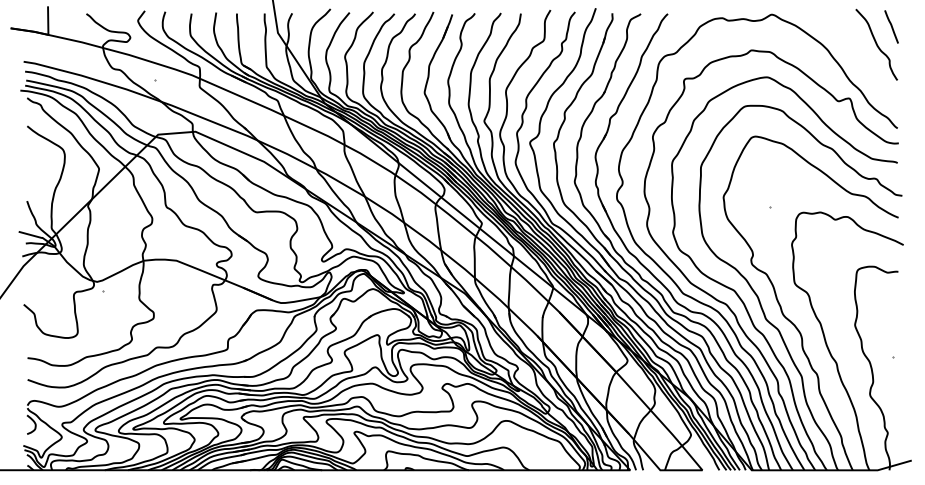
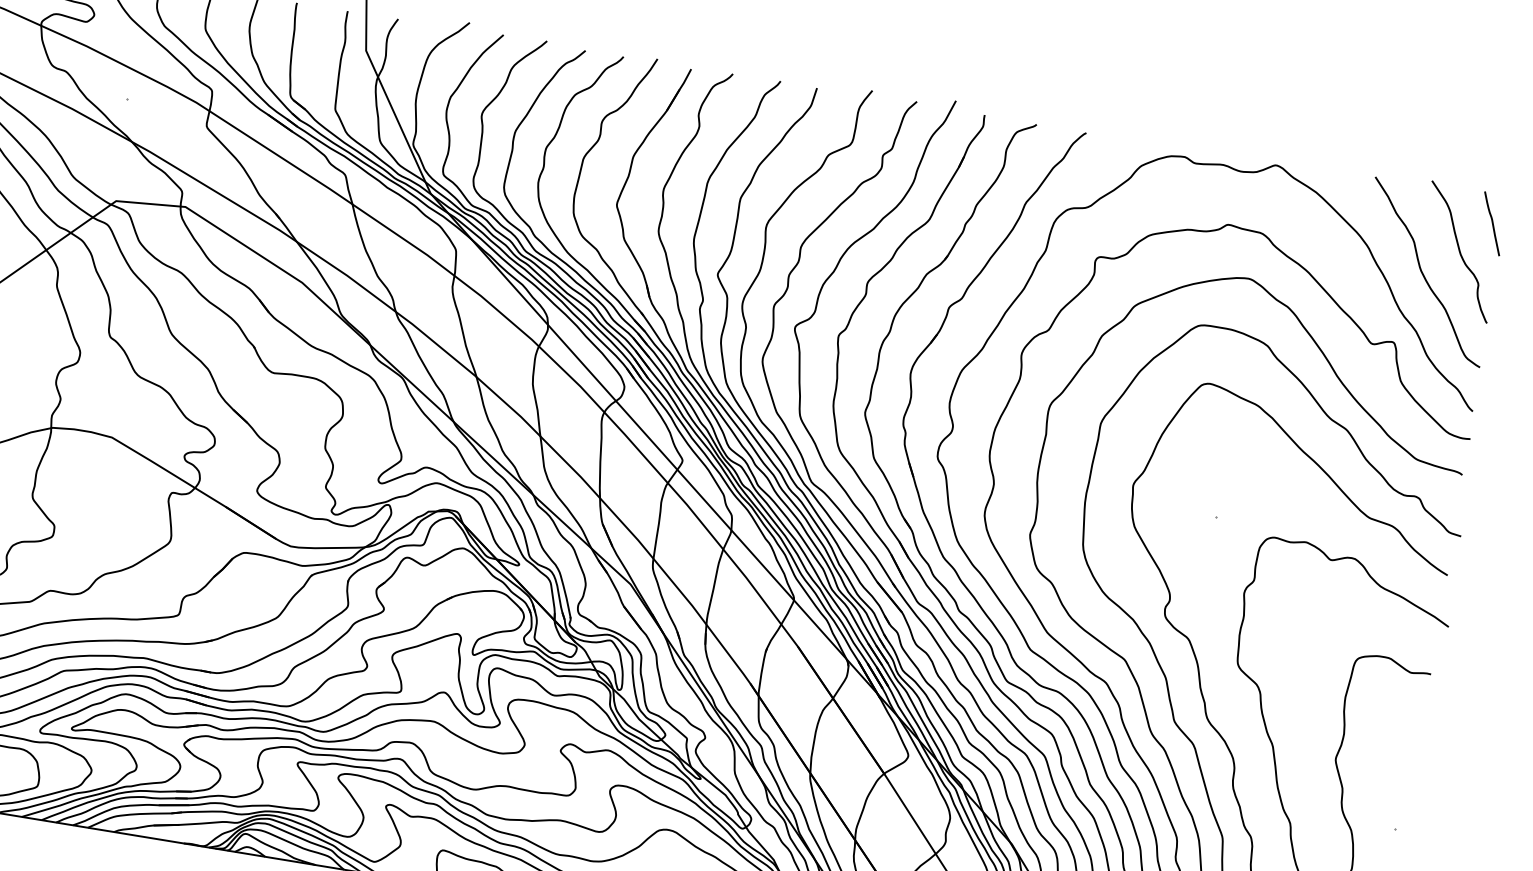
curve: (859, 58) -> (1423, 271), added

